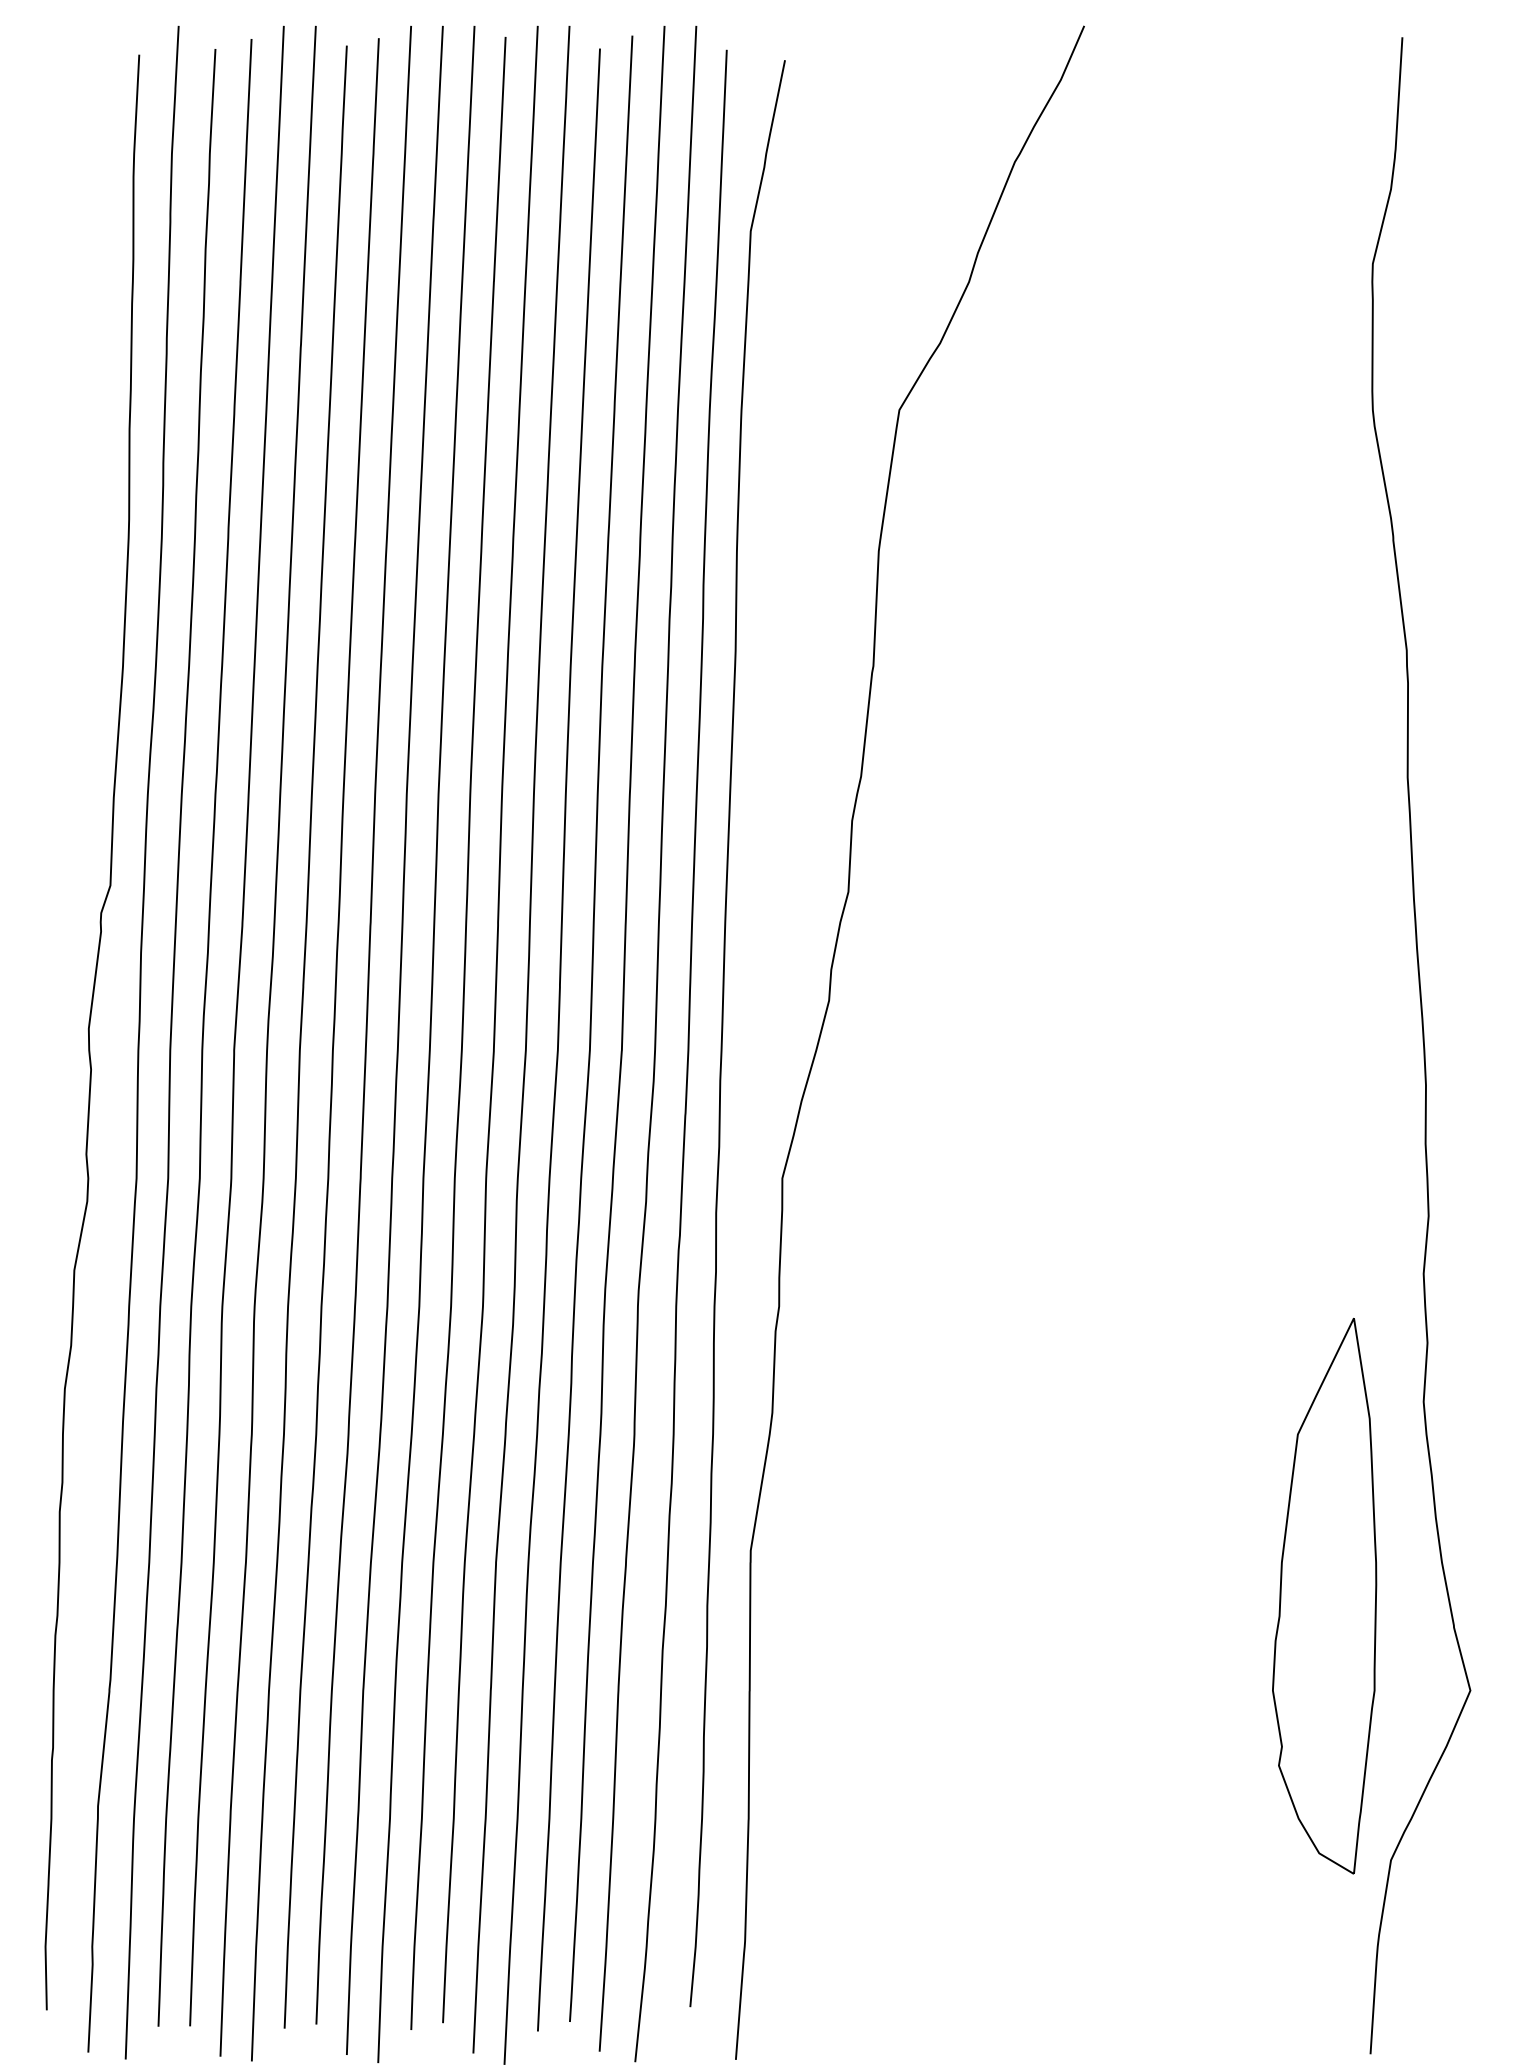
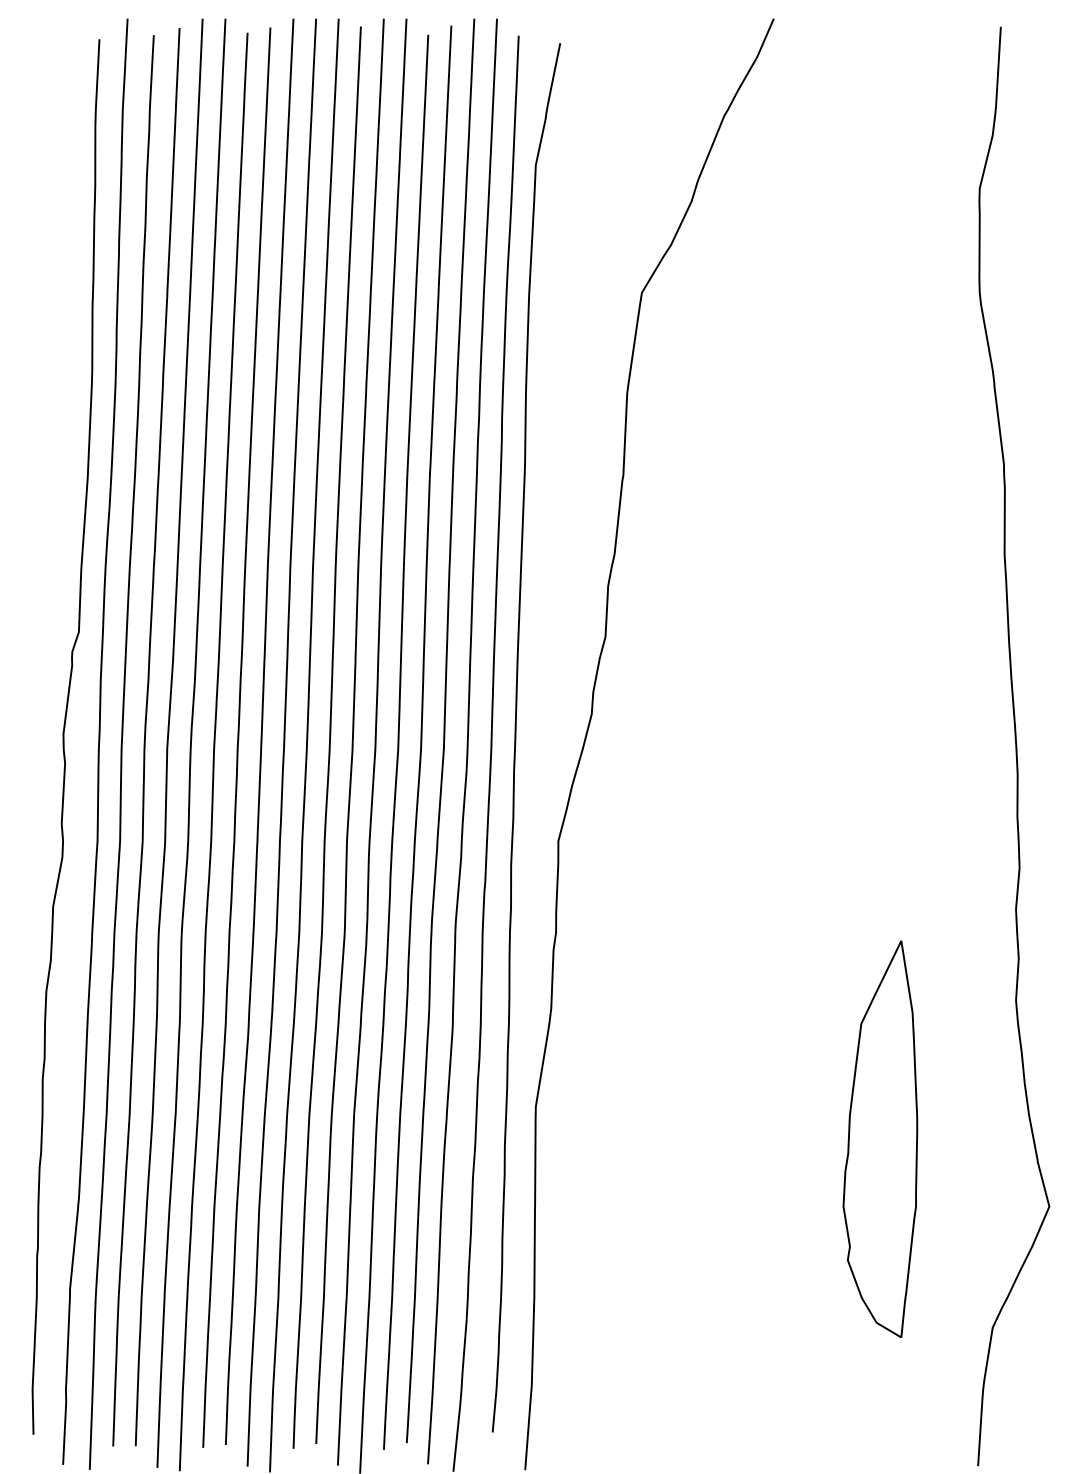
part: (1324, 1595) -> (880, 1138), moved

